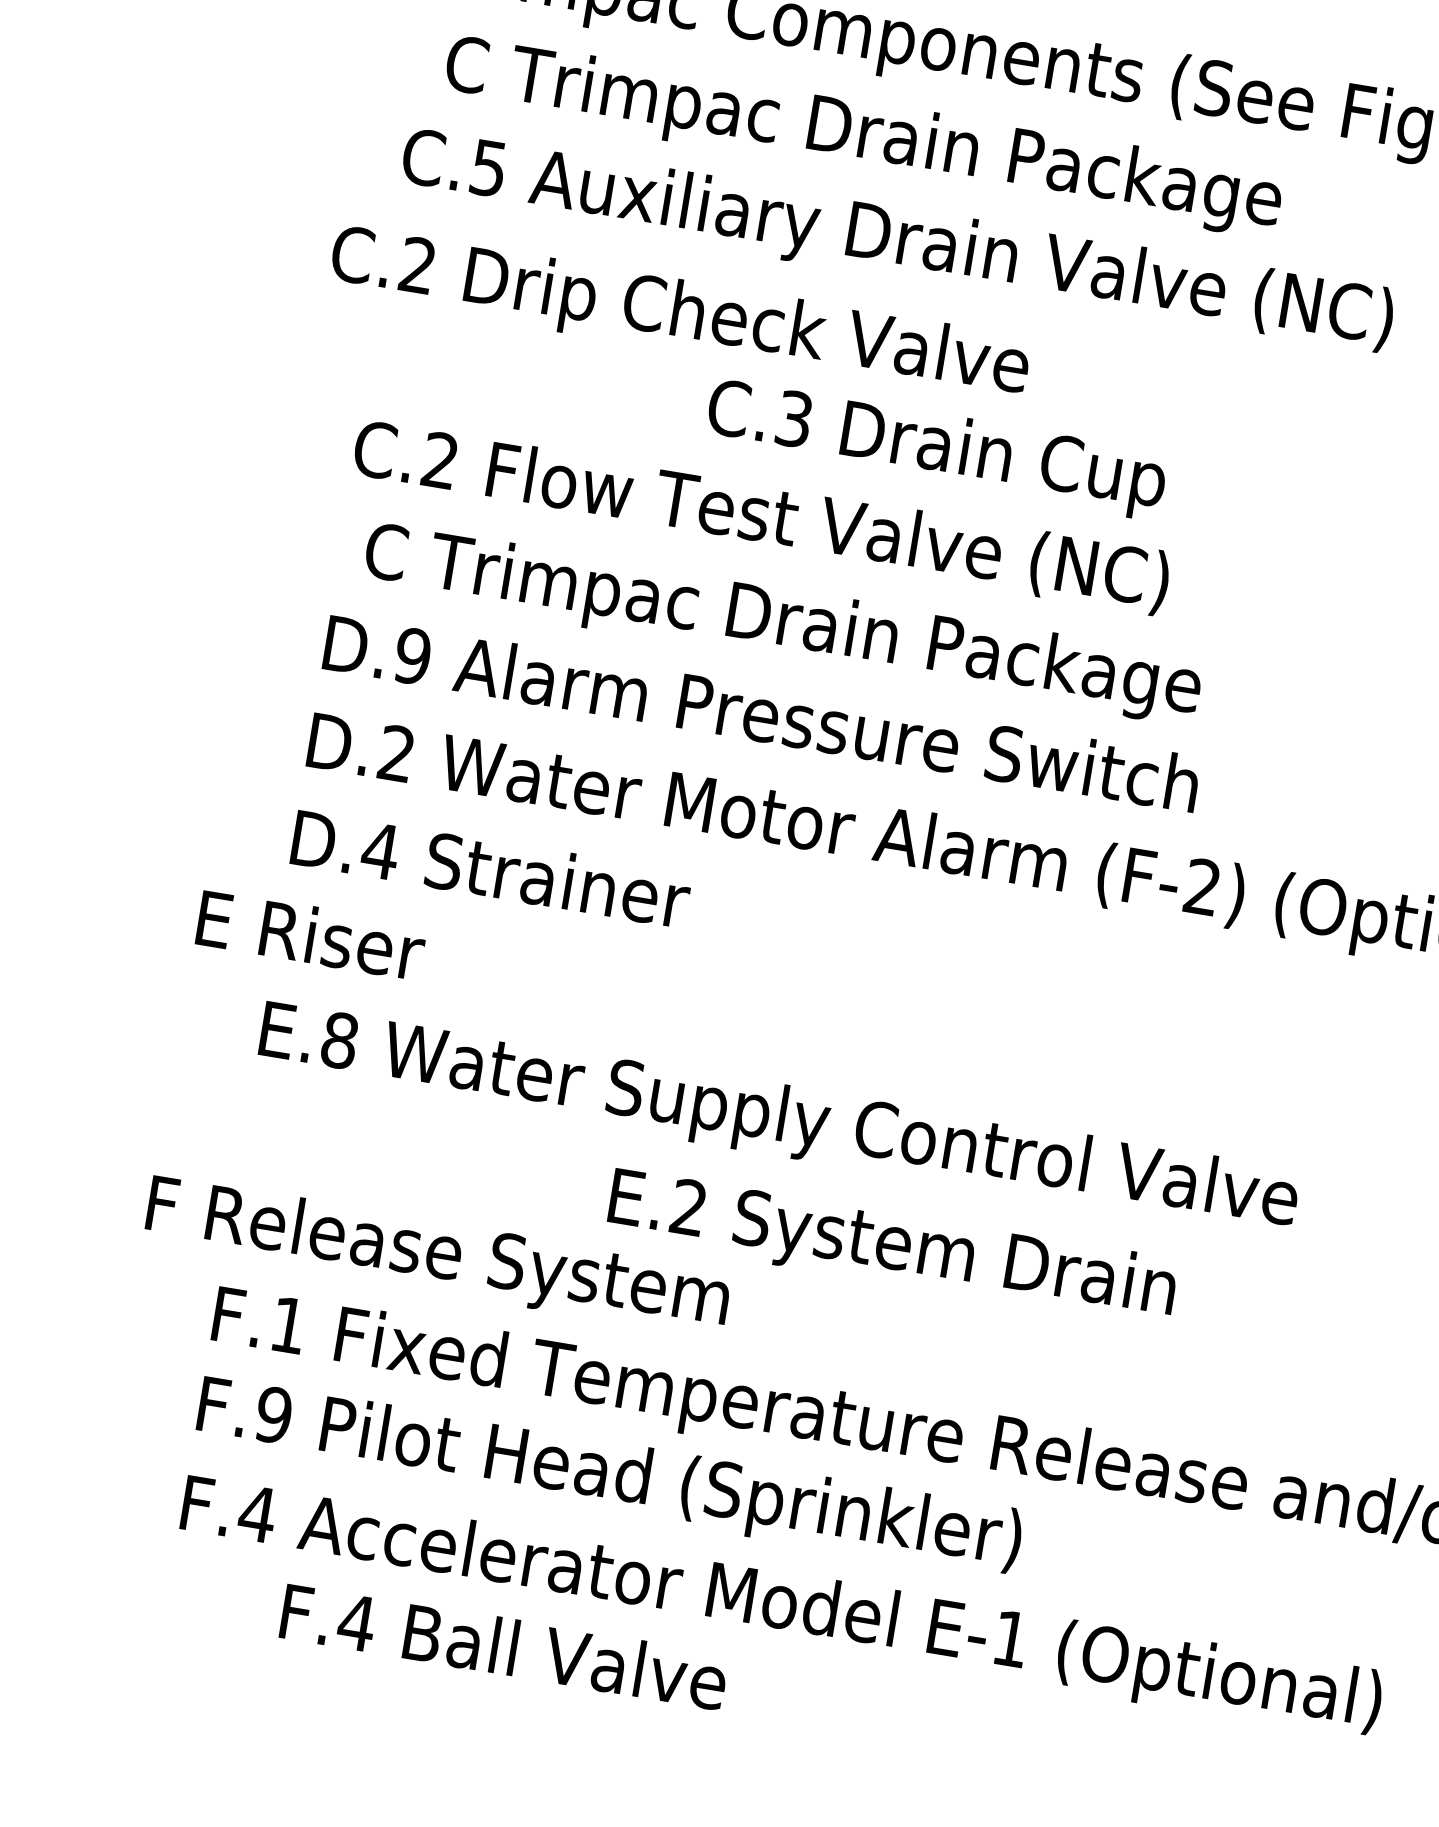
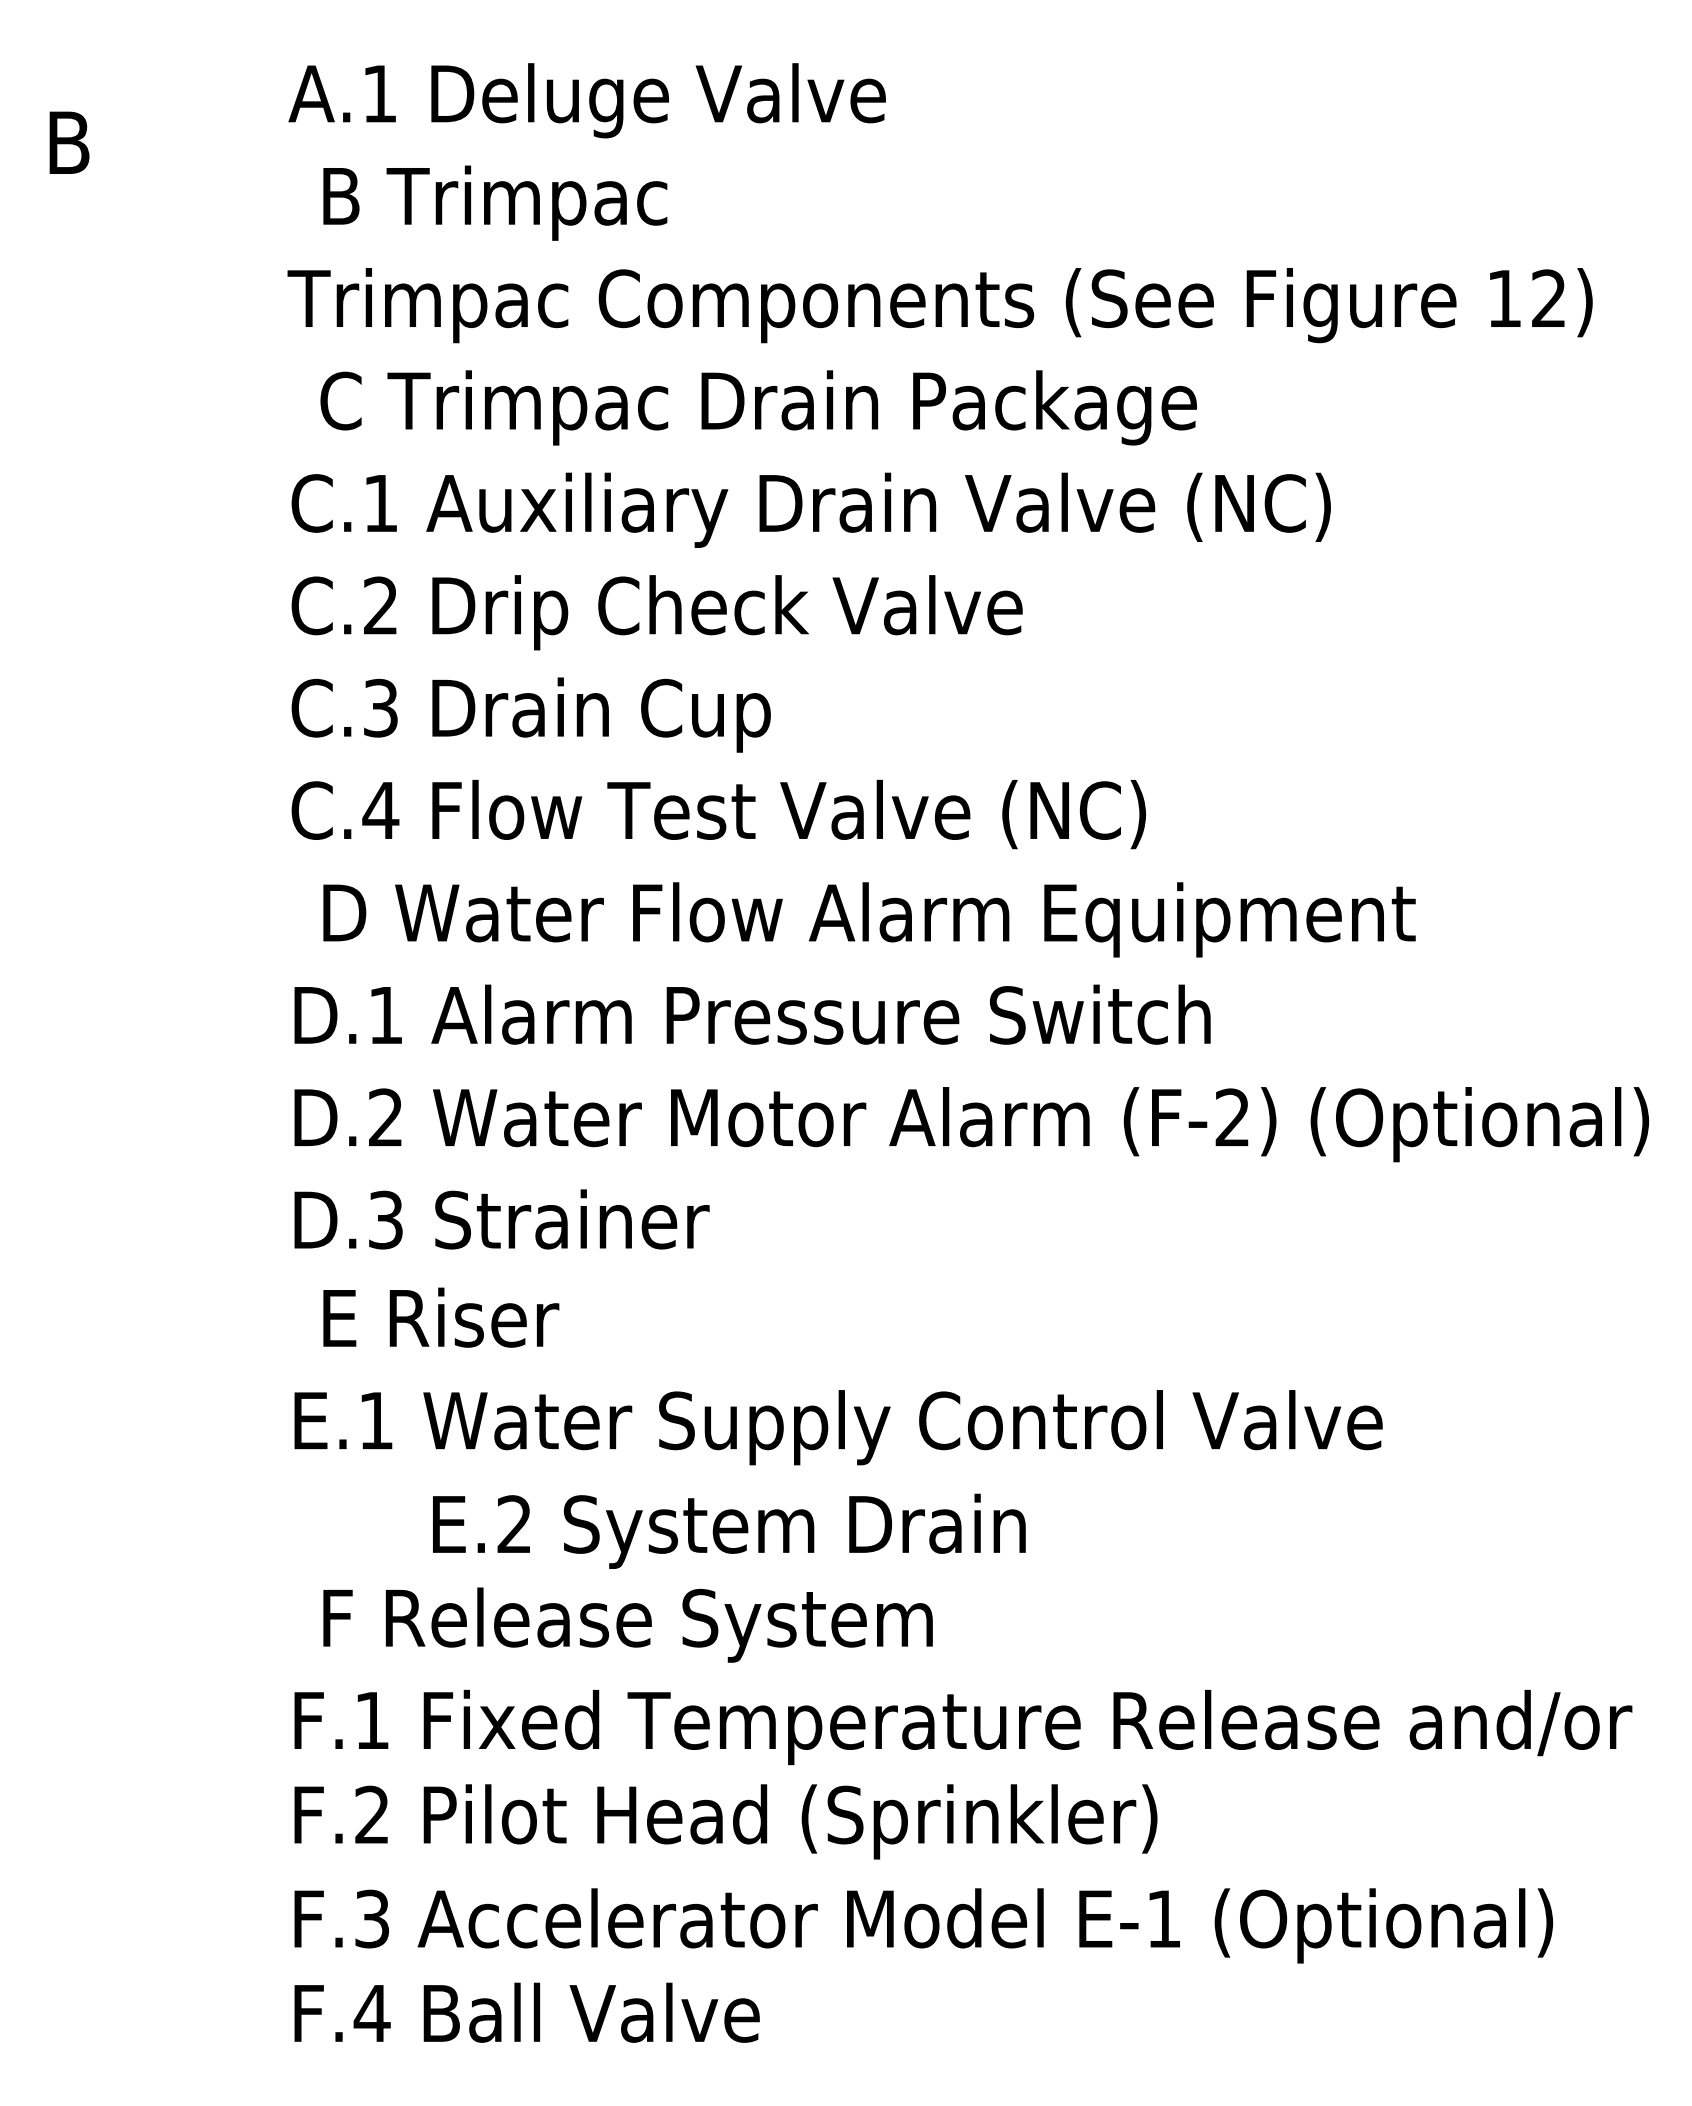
text: (488, 168) -> (380, 503), C.5 -> C.1
text: (679, 315) -> (656, 612), moved
text: (935, 448) -> (530, 714), moved
text: (440, 459) -> (380, 809), C.2 -> C.4
text: (886, 640) -> (867, 919), C Trimpac Drain Package -> D Water Flow Alarm Equipment
text: (412, 656) -> (385, 1015), D.9 -> D.1
text: (380, 850) -> (385, 1219), D.4 -> D.3
text: (311, 934) -> (441, 1317), moved
text: (340, 1040) -> (376, 1420), E.8 -> E.1
text: (892, 1247) -> (729, 1530), moved
text: (437, 1255) -> (627, 1624), moved
text: (273, 1414) -> (371, 1814), F.9 -> F.2
text: (256, 1513) -> (371, 1918), F.4 -> F.3
text: (503, 1646) -> (526, 2012), moved

